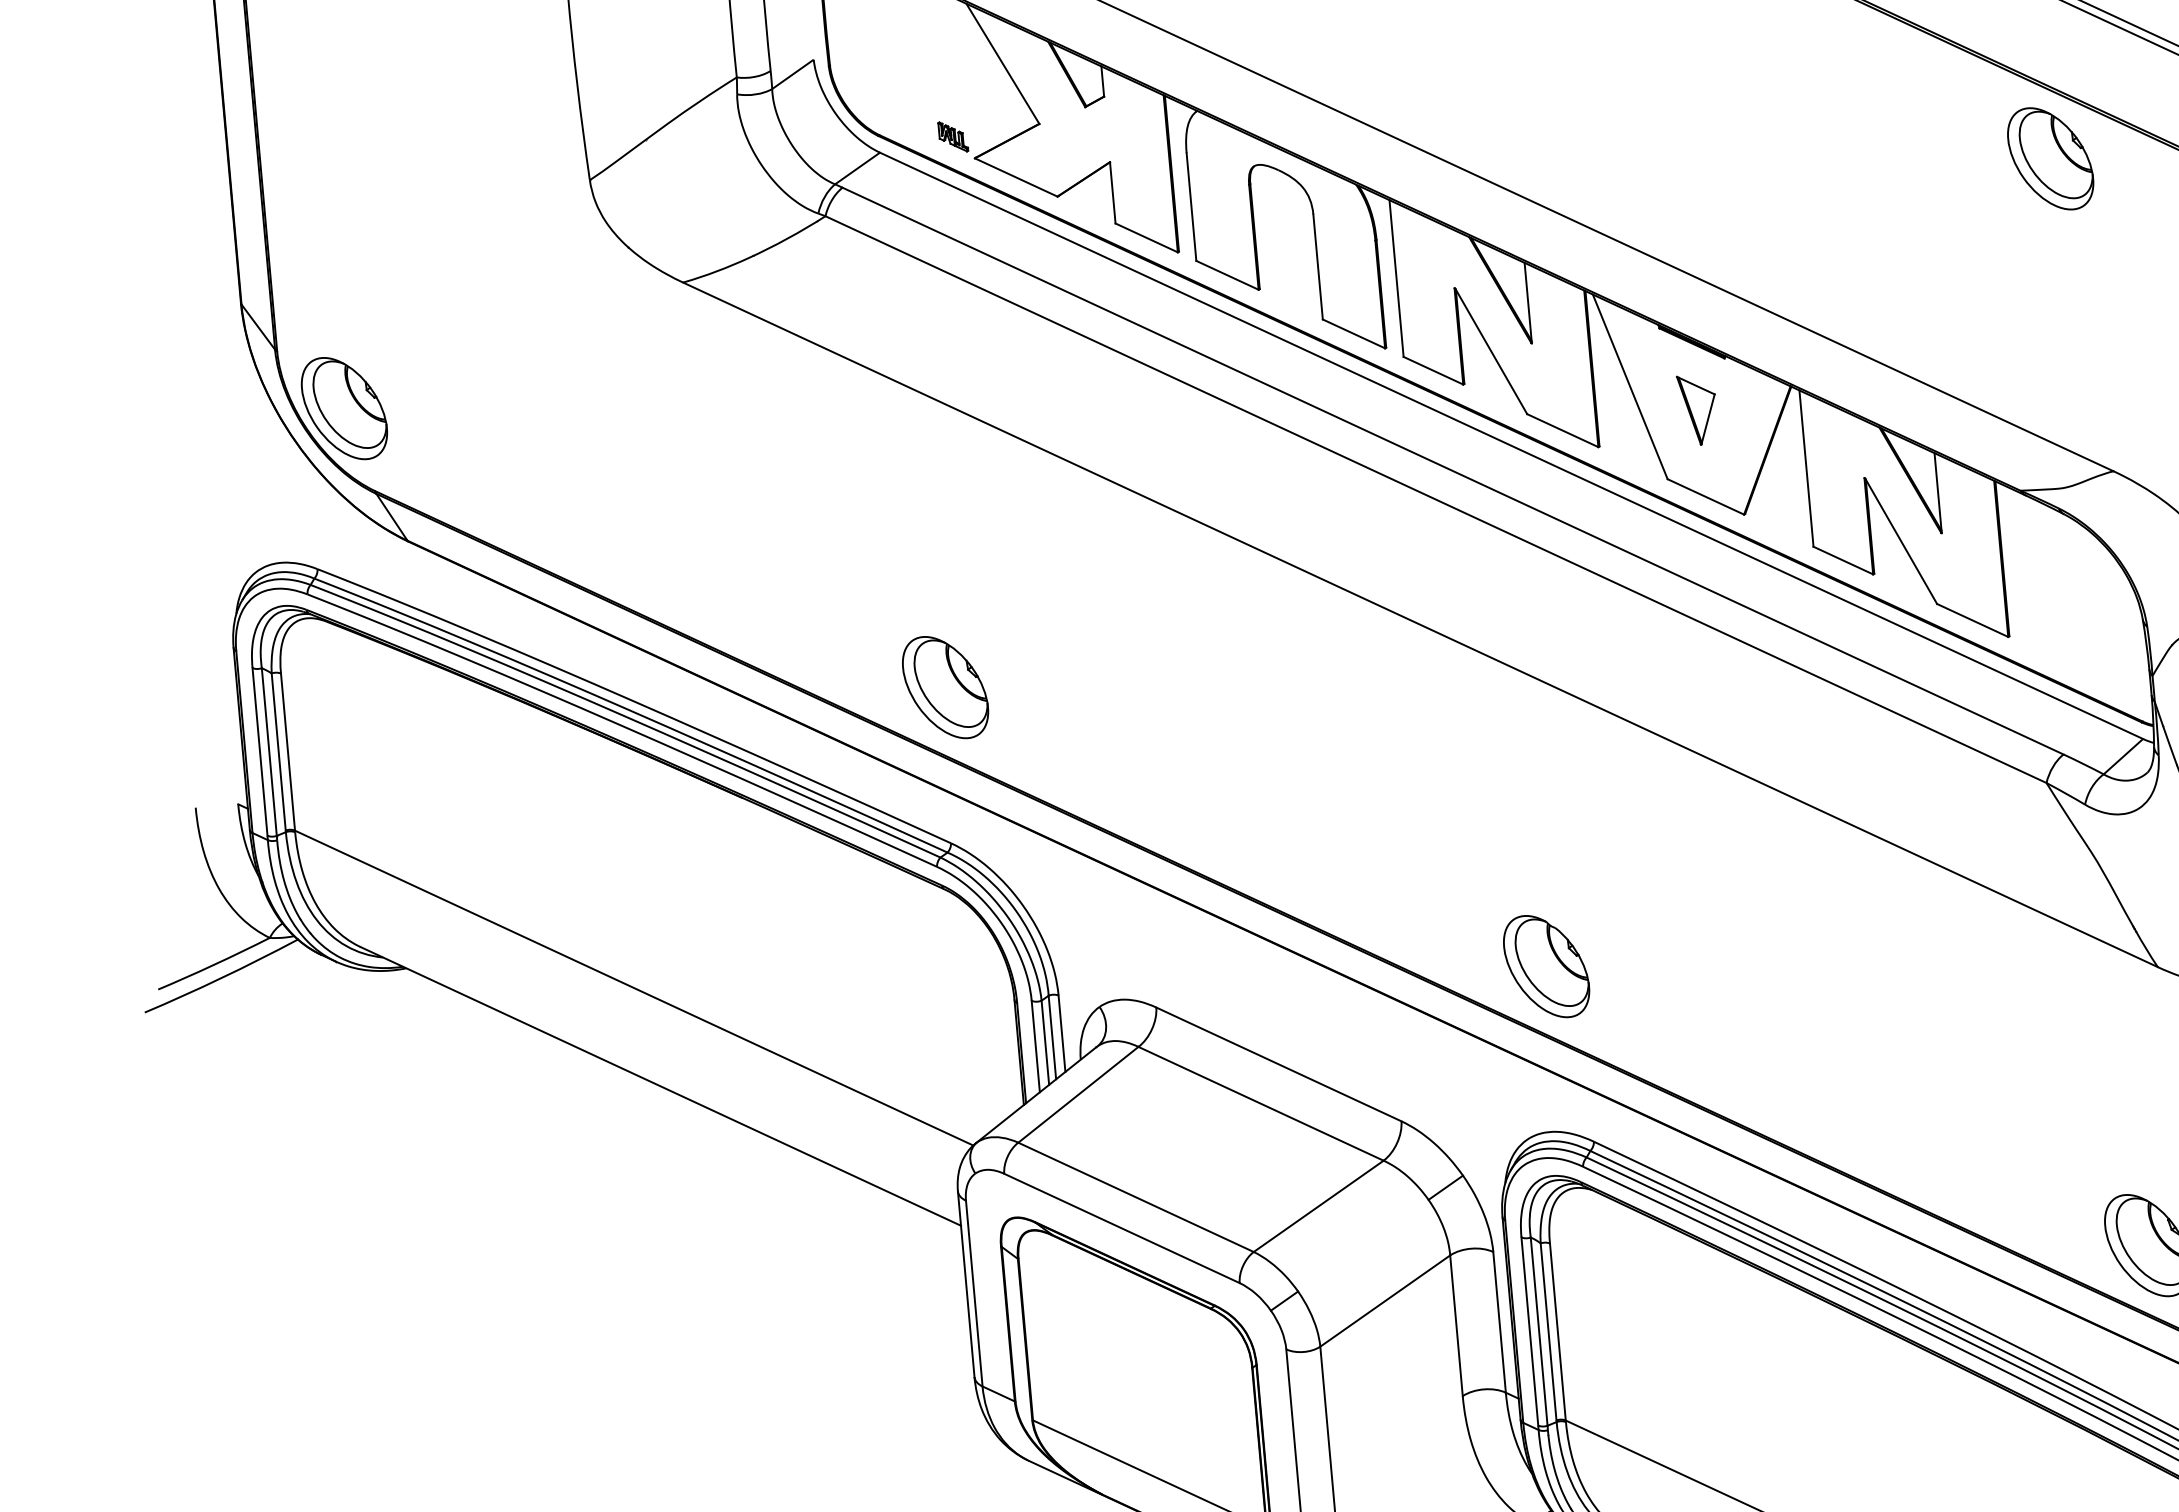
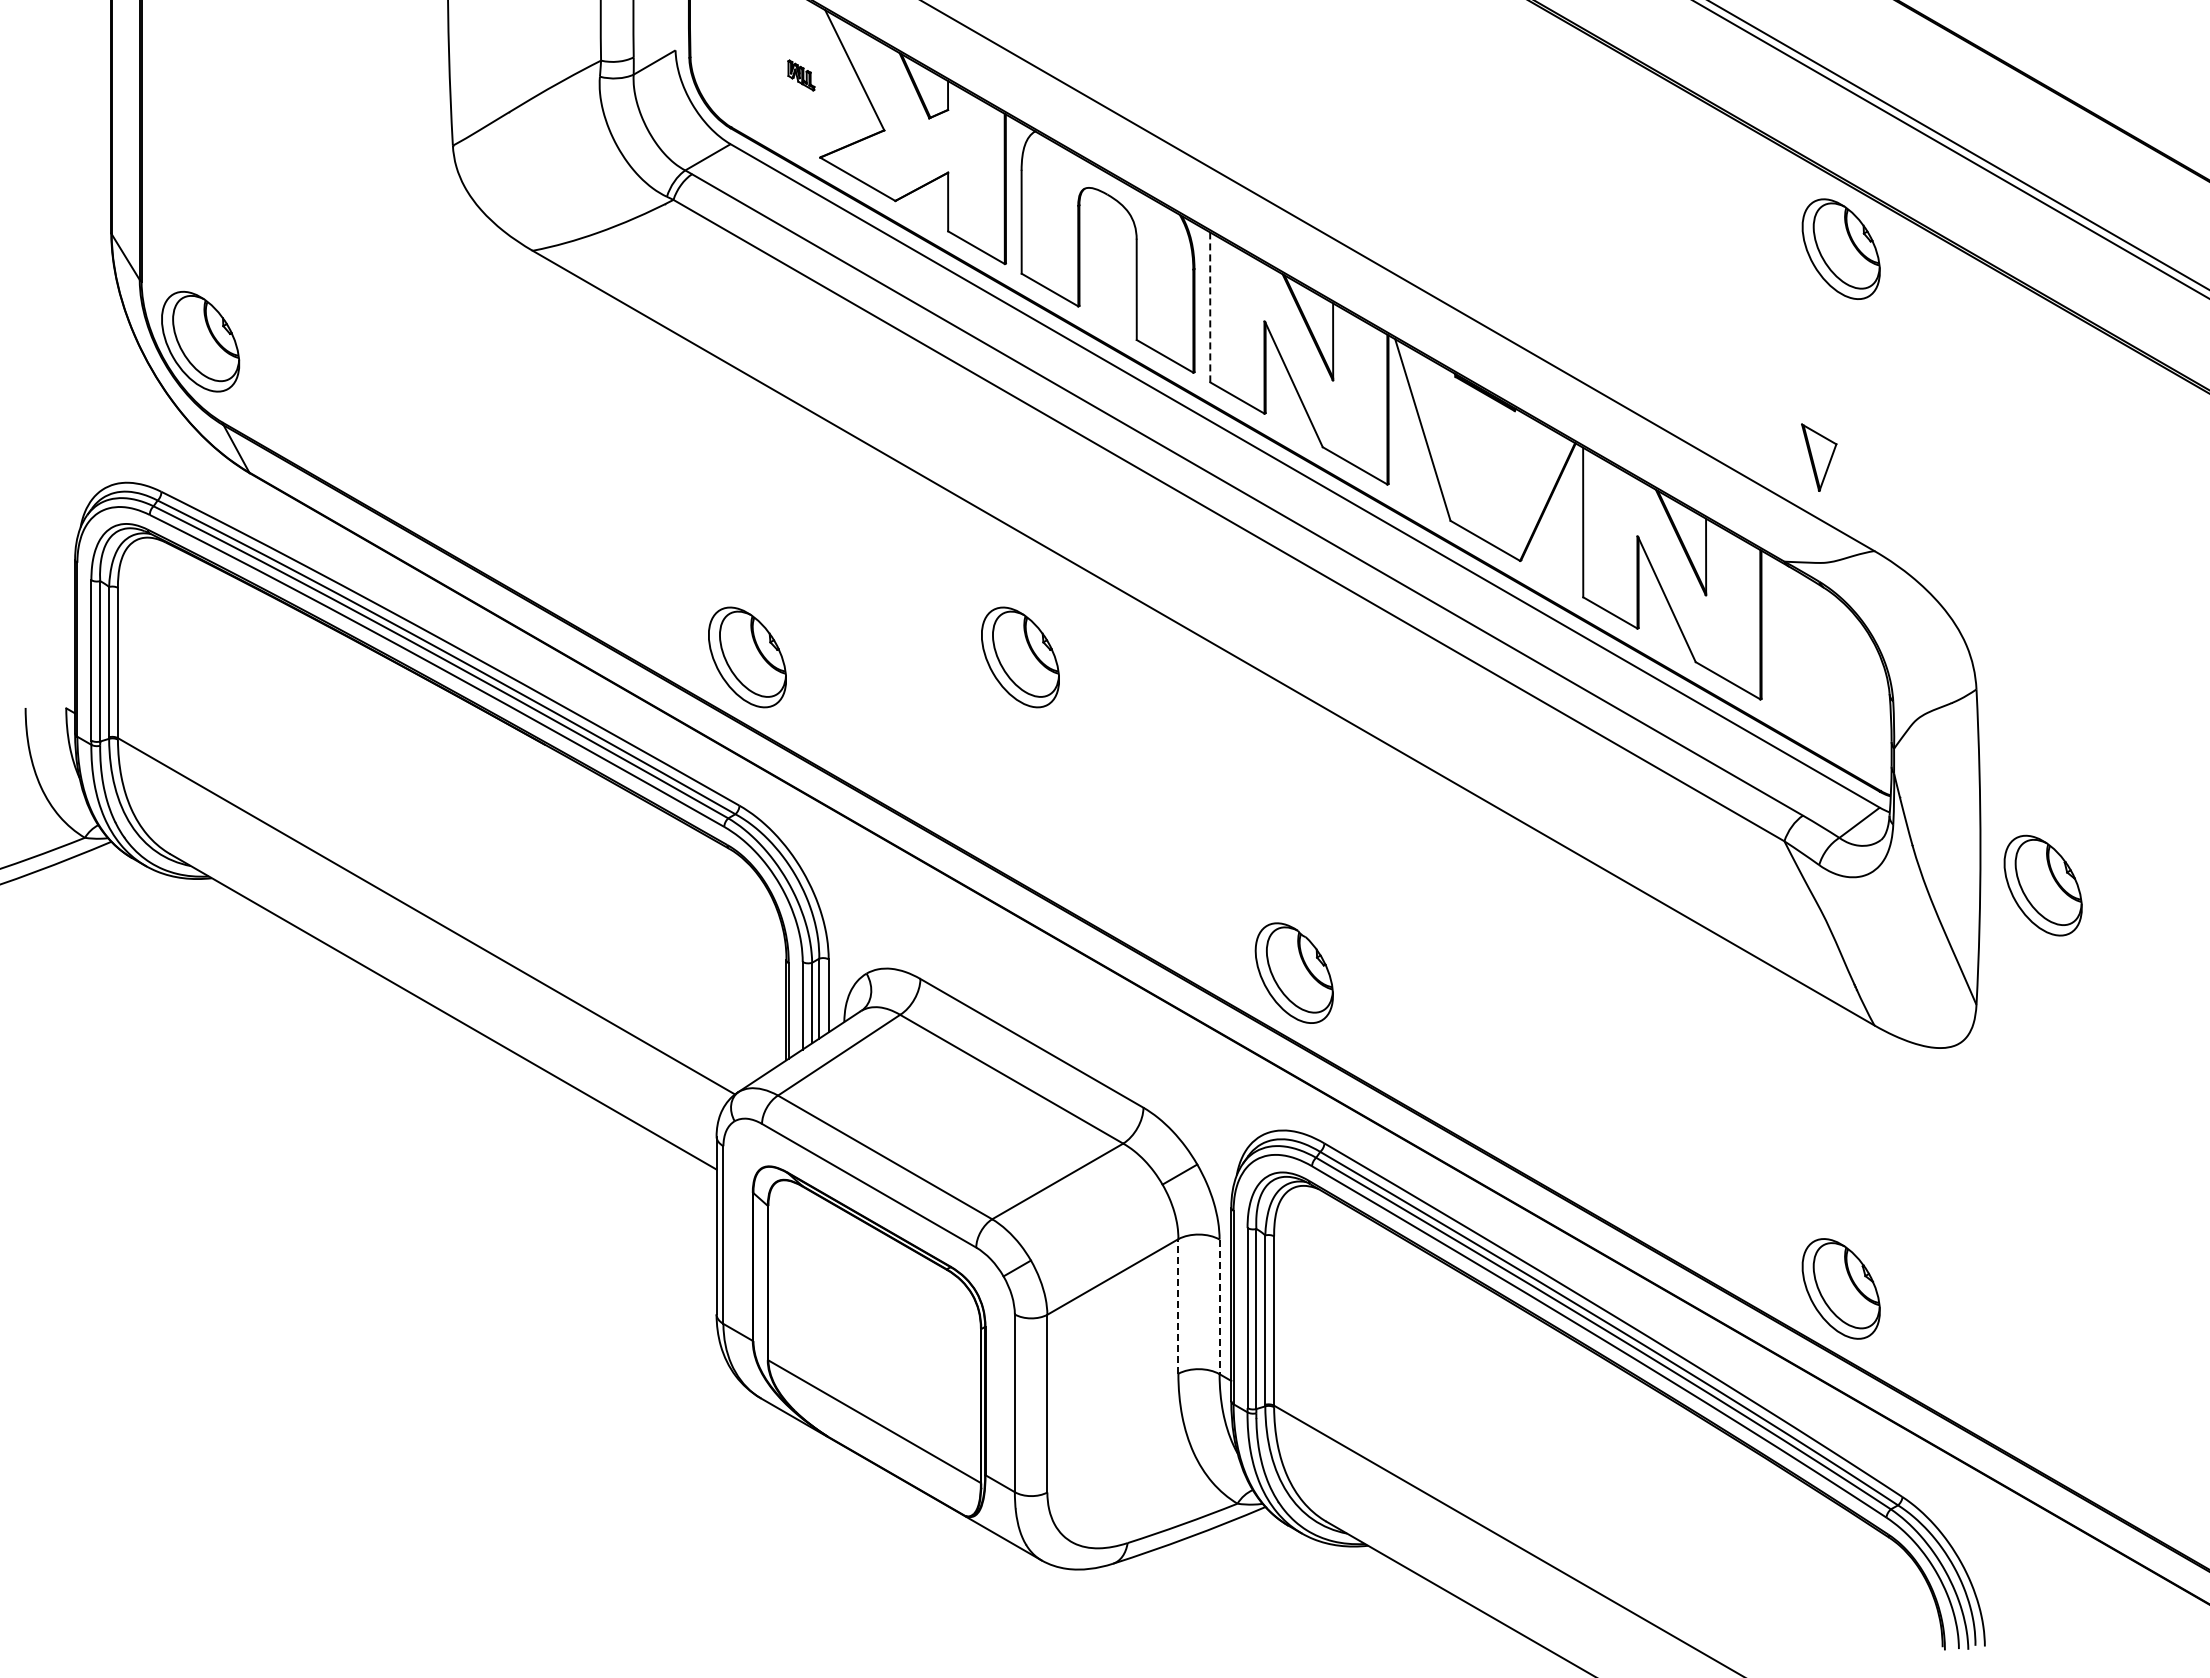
part: (953, 136) -> (801, 75), moved
line: (1396, 278) -> (1210, 307), solid -> dashed
part: (1698, 409) -> (1819, 457), moved
part: (1230, 662) -> (1020, 657), added
line: (1499, 1323) -> (1219, 1307), solid -> dashed
line: (1456, 1324) -> (1178, 1305), solid -> dashed

